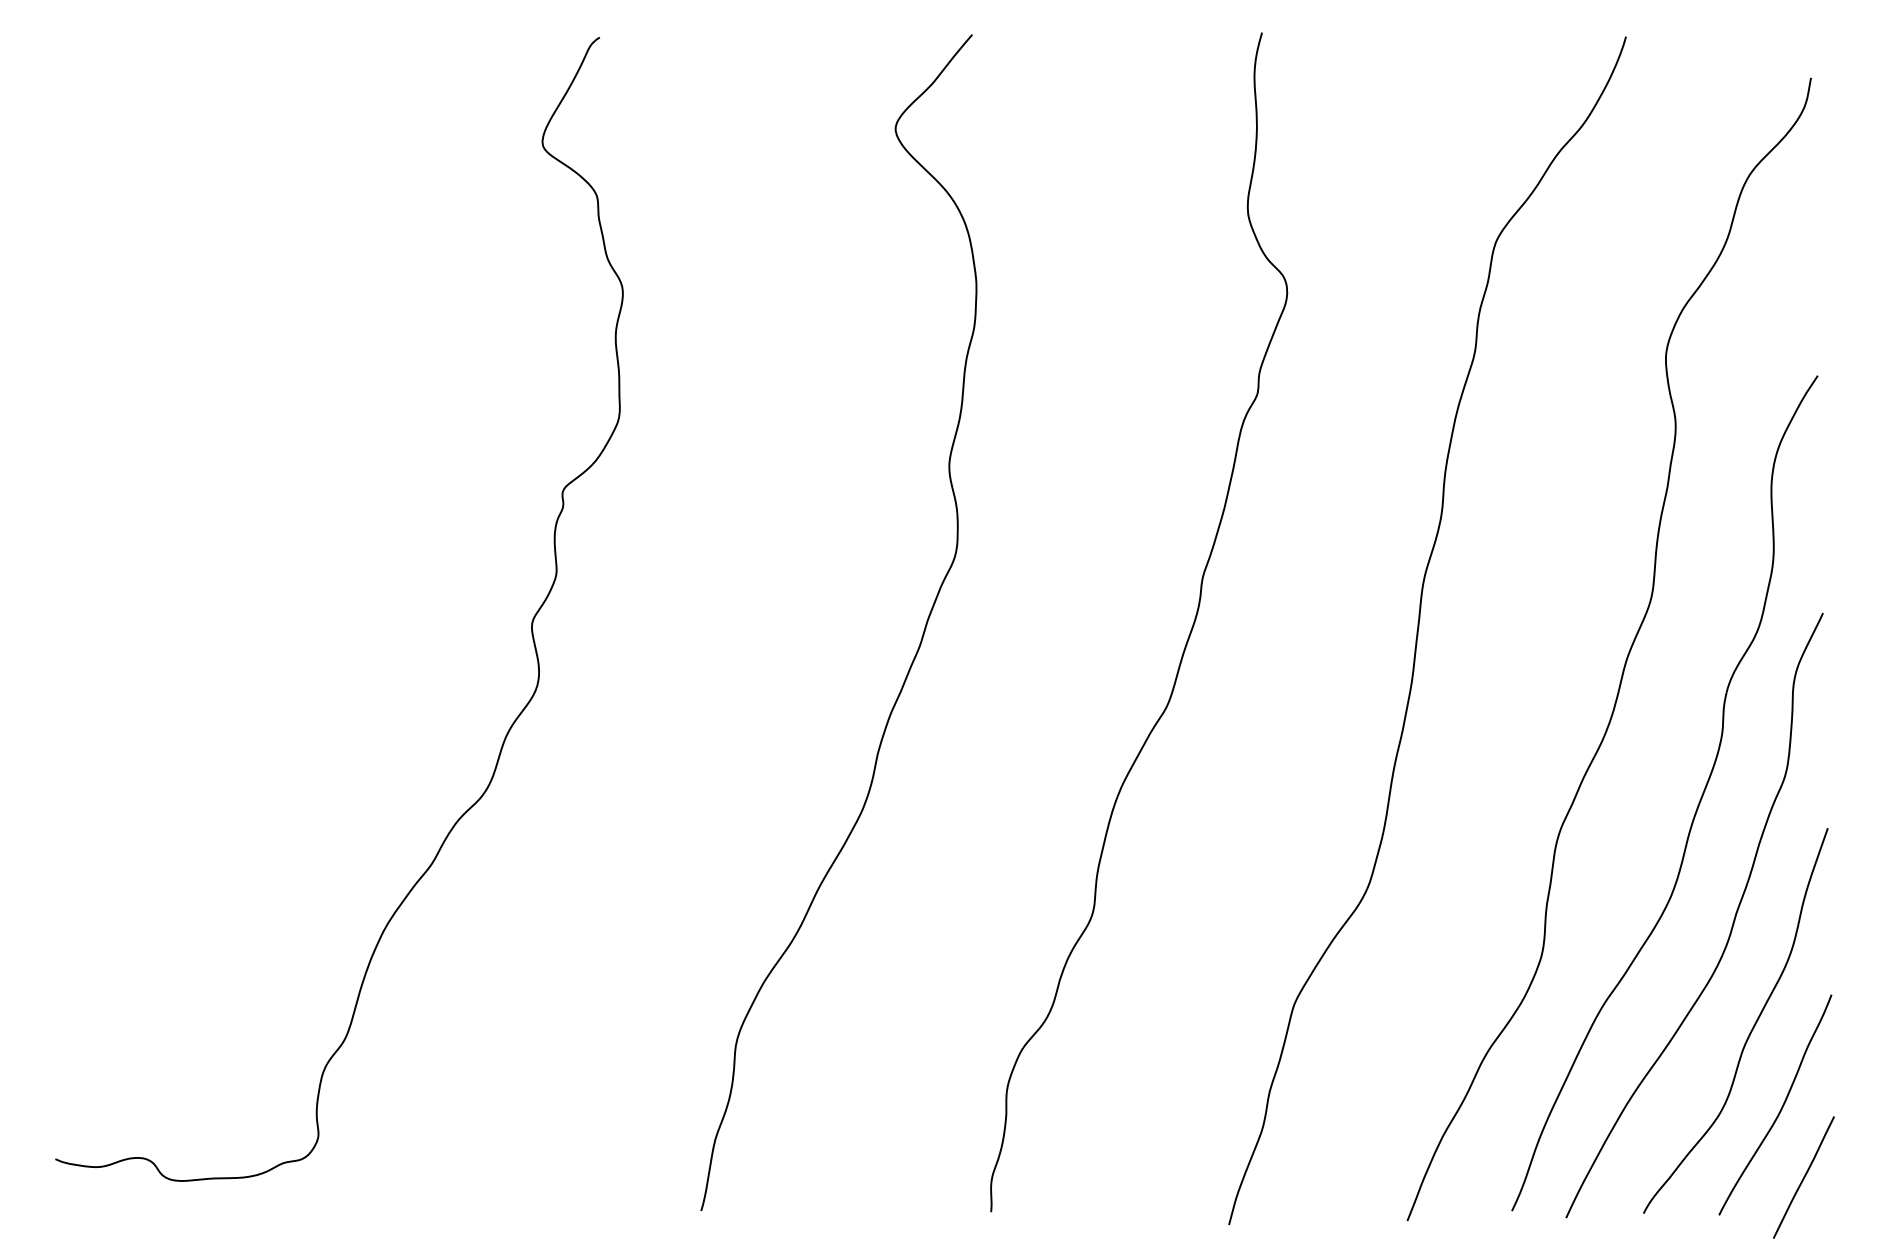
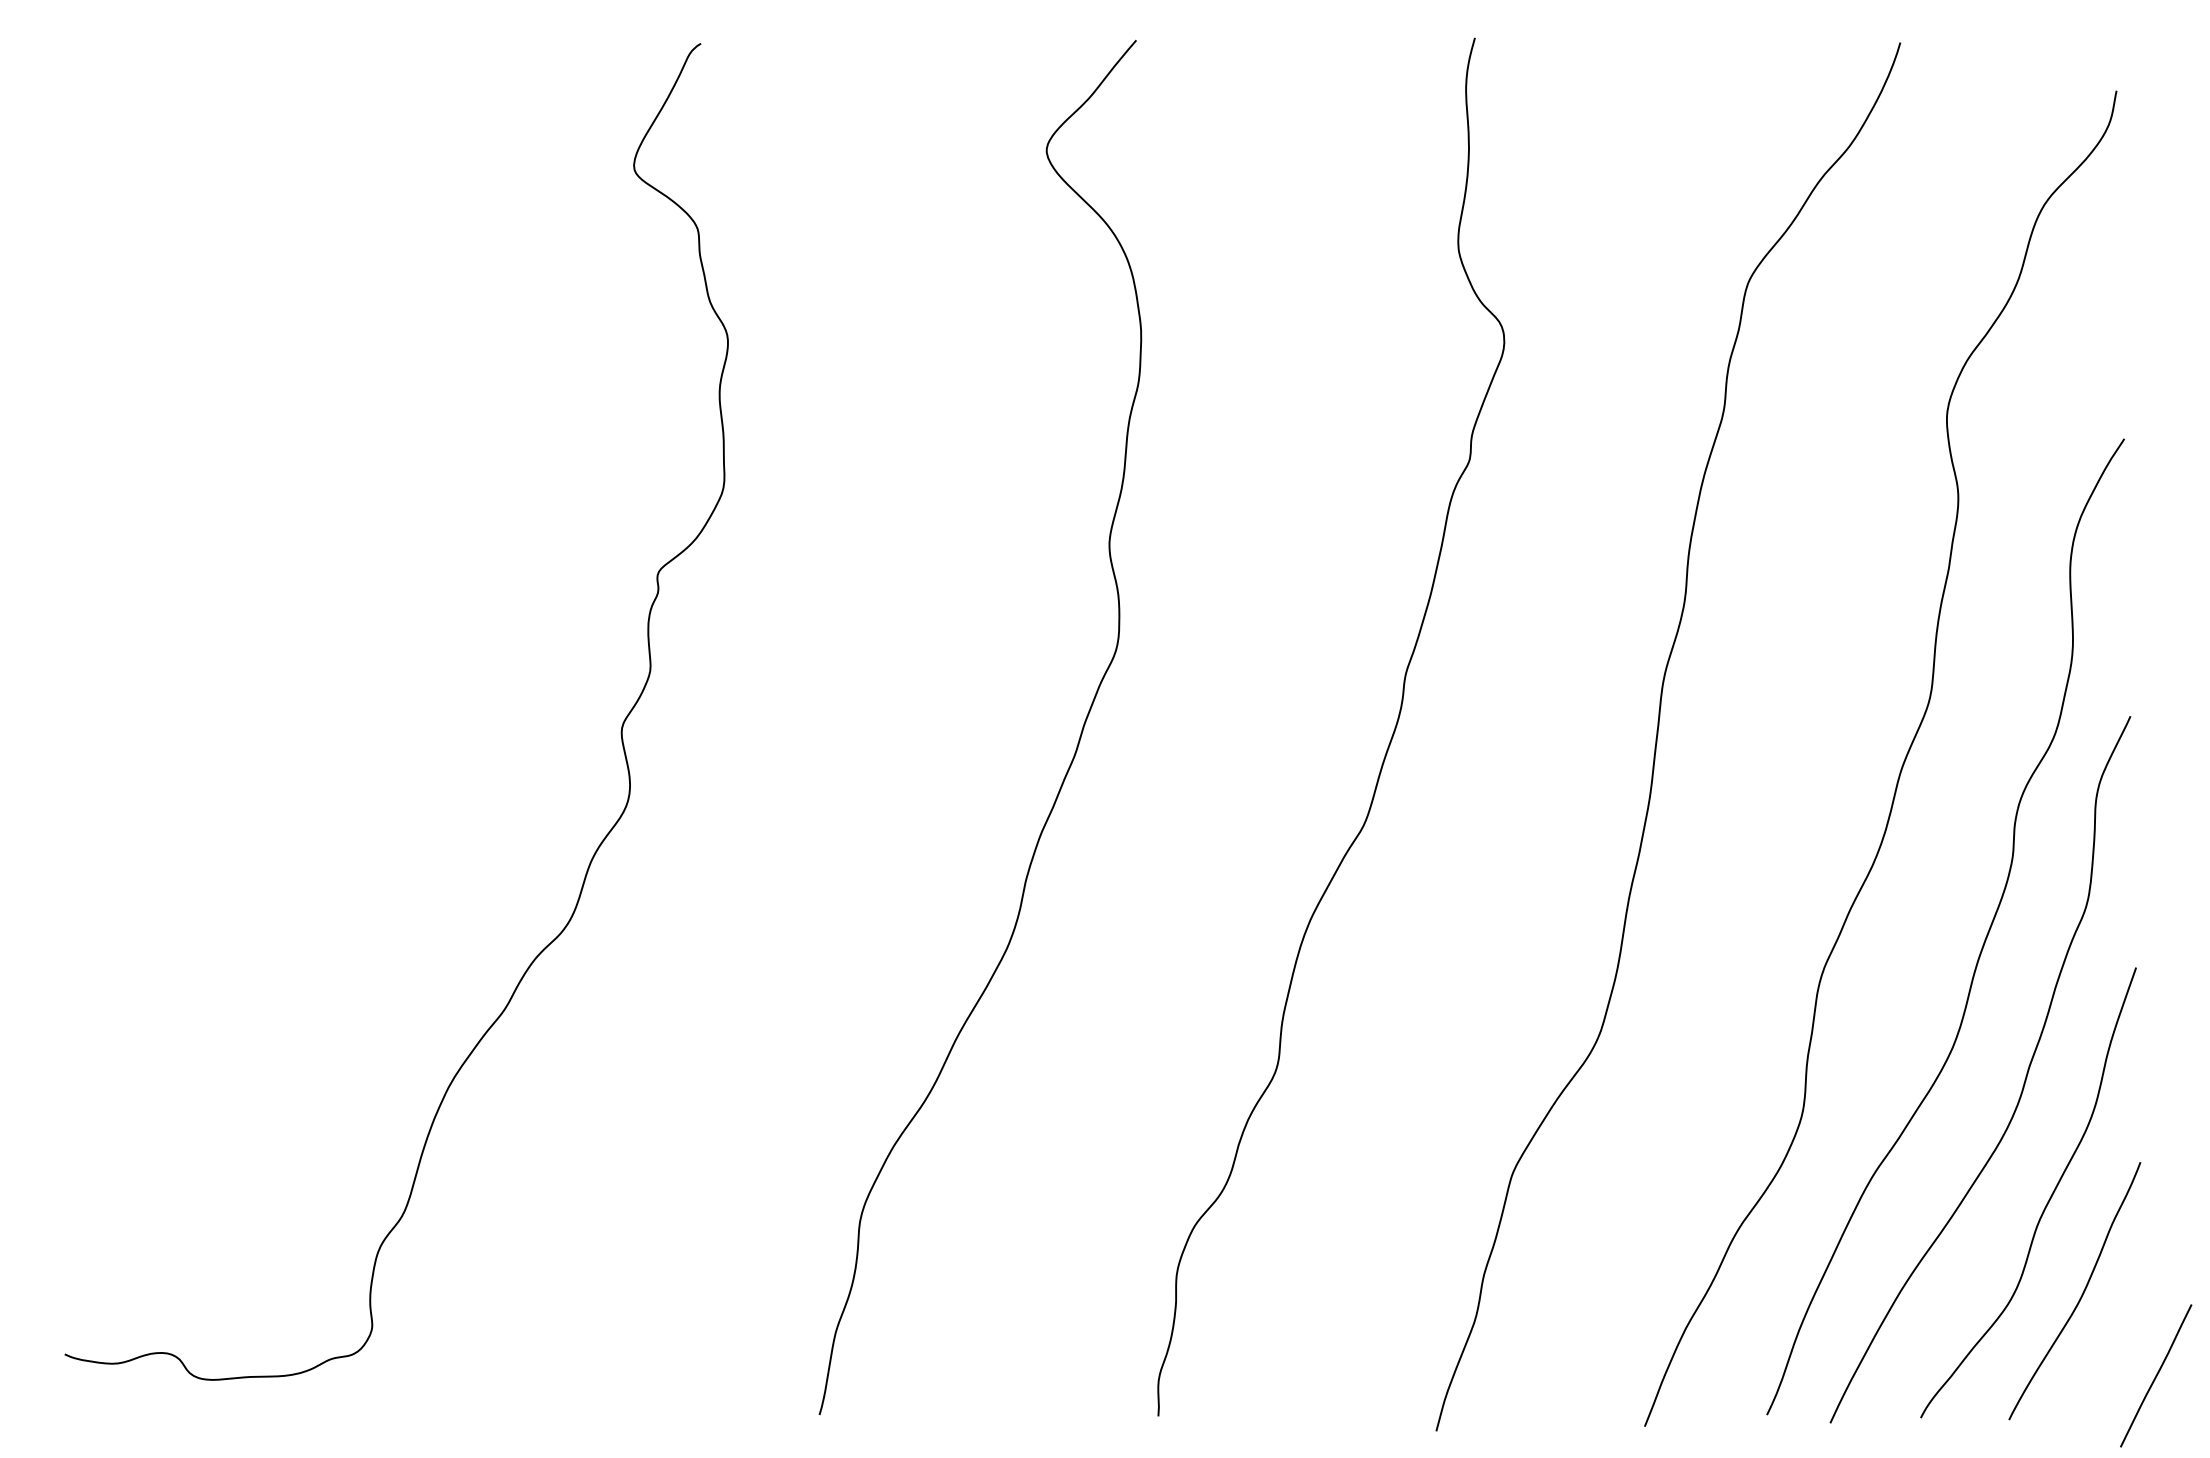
line: (1804, 1177) -> (2156, 1375), moved

